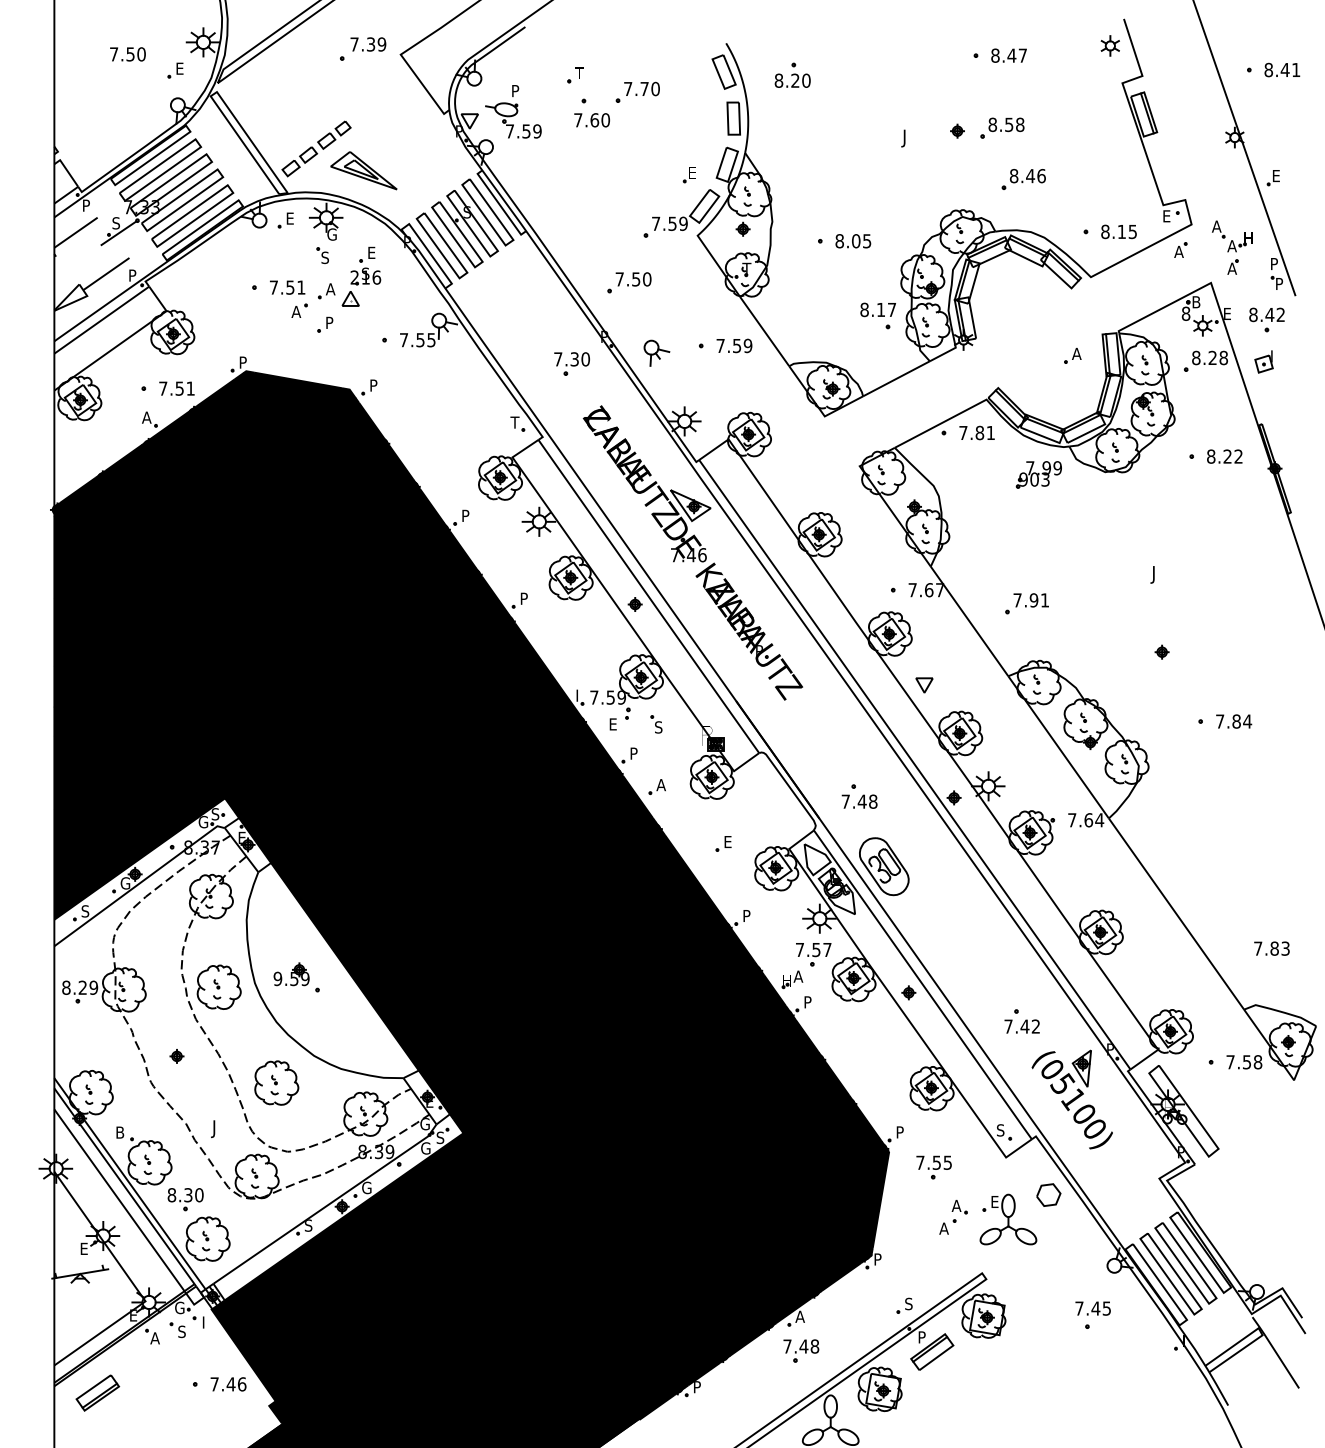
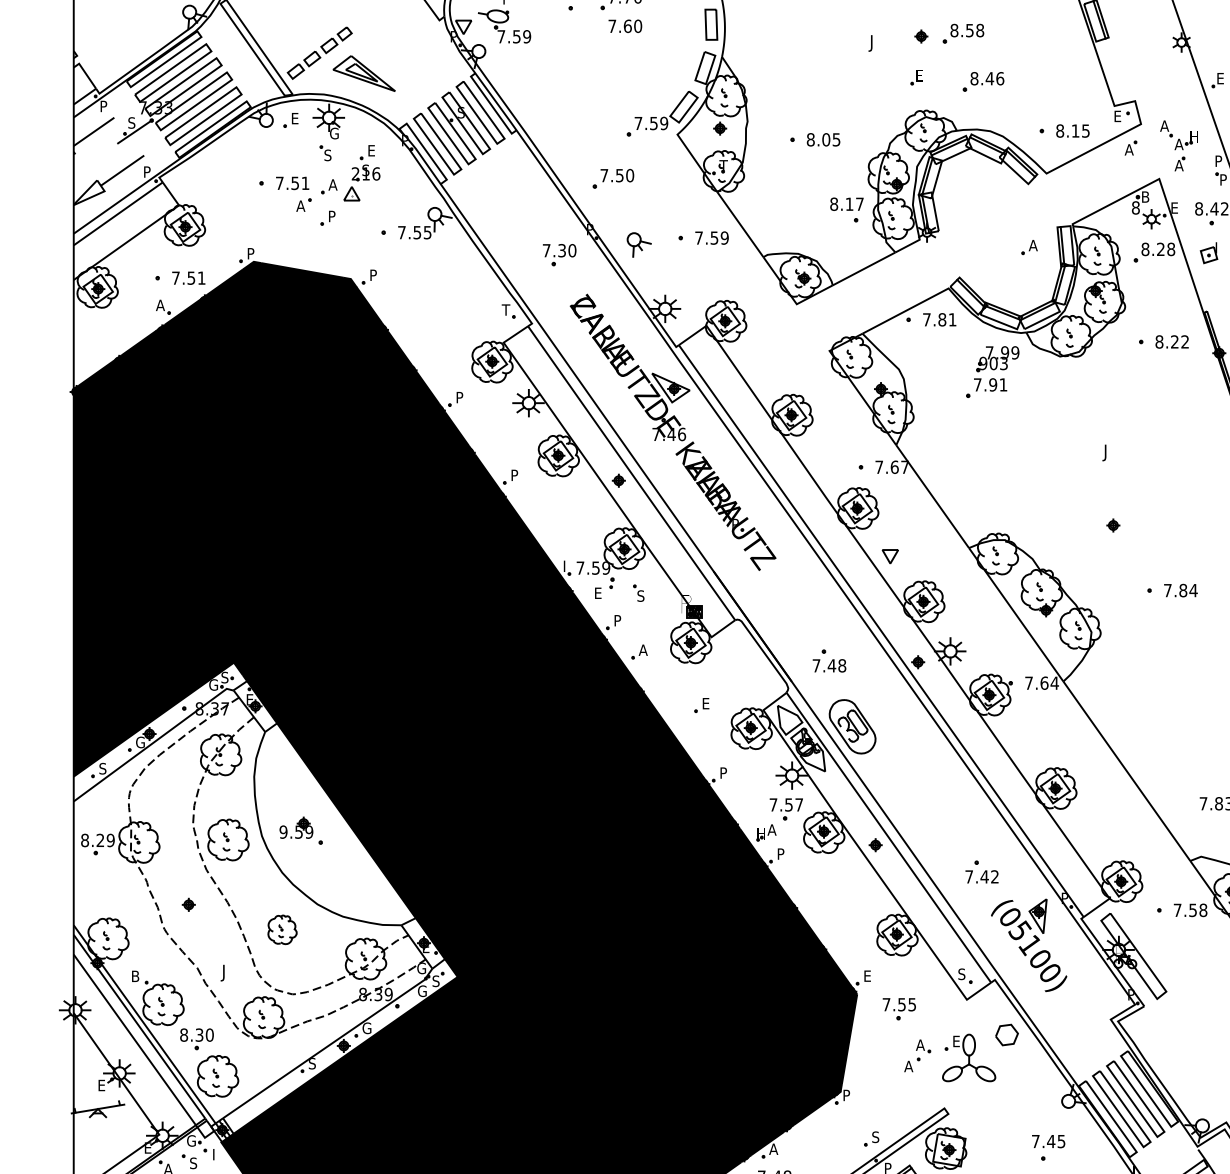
text: (591, 120) -> (624, 26), moved
part: (688, 175) -> (915, 78), moved
part: (1026, 603) -> (986, 387), moved
part: (276, 1082) -> (282, 929), size x0.7
text: (900, 1132) -> (867, 976), P -> E

